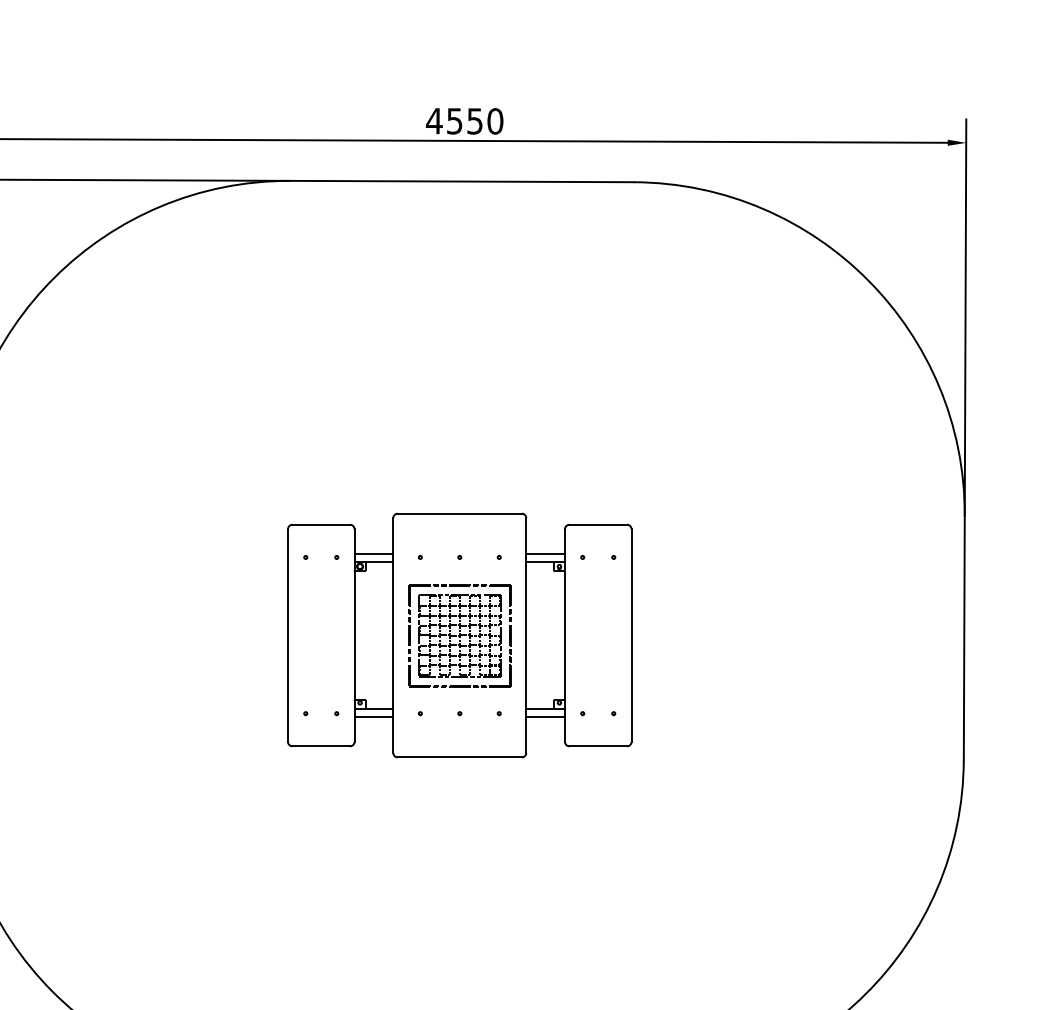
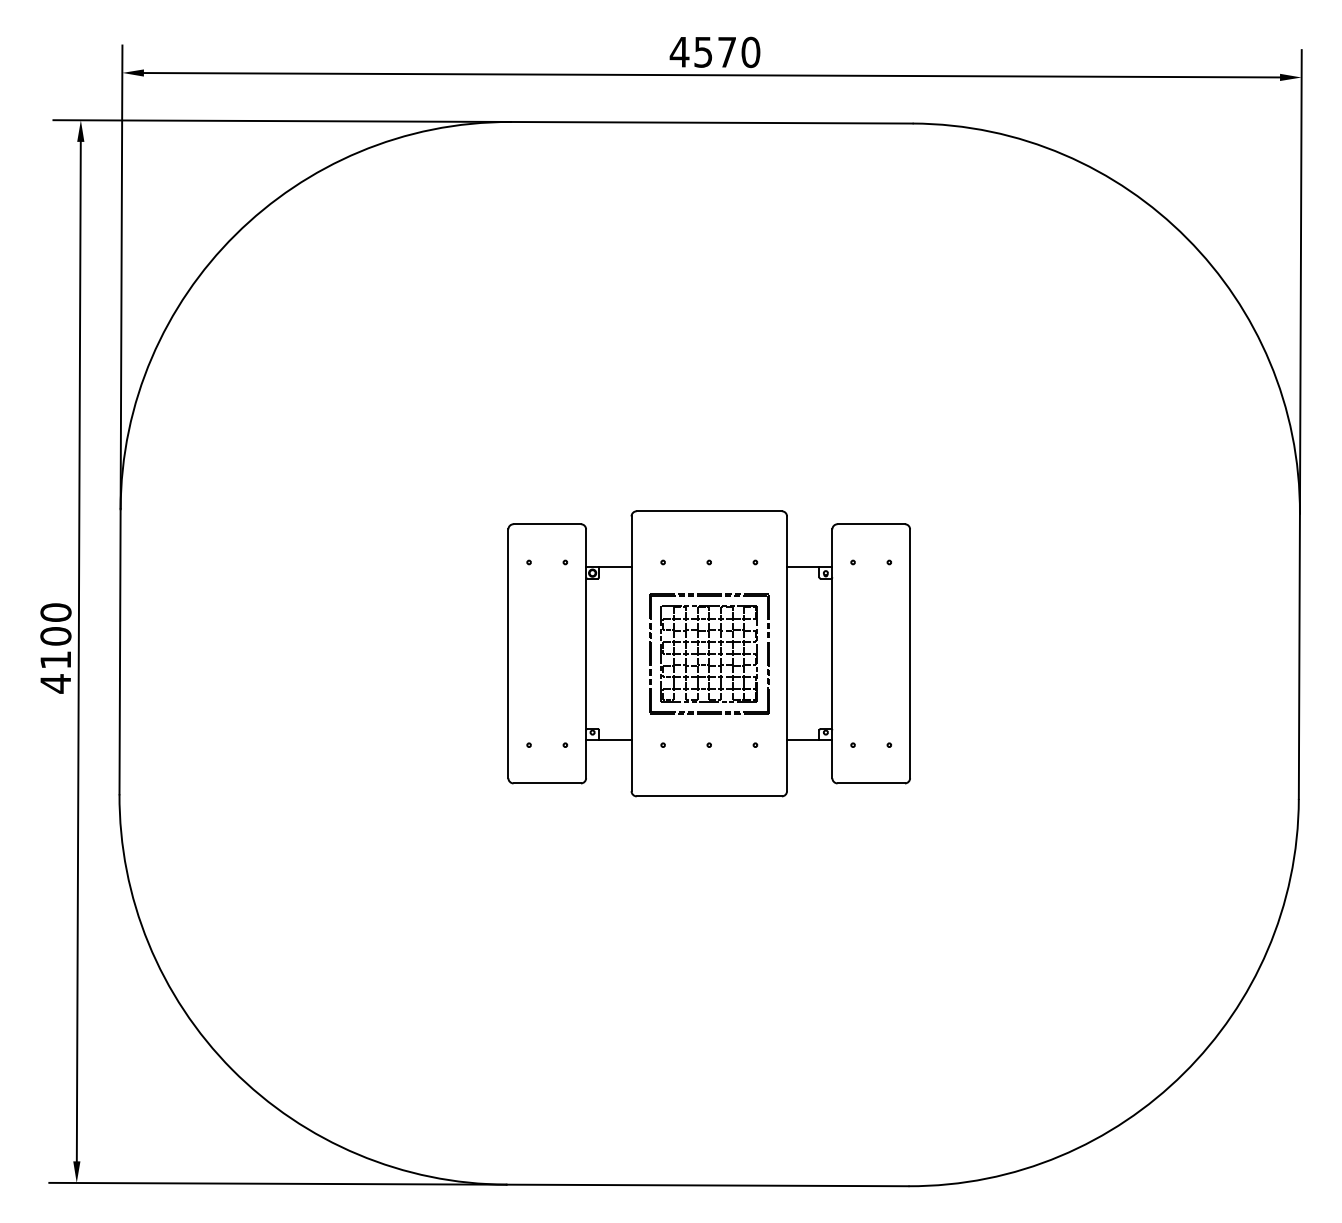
text: (474, 121) -> (726, 52), 4550 -> 4570
line: (373, 554) -> (608, 558), removed
line: (545, 554) -> (809, 558), removed
line: (373, 716) -> (608, 748), removed
line: (545, 716) -> (809, 748), removed

